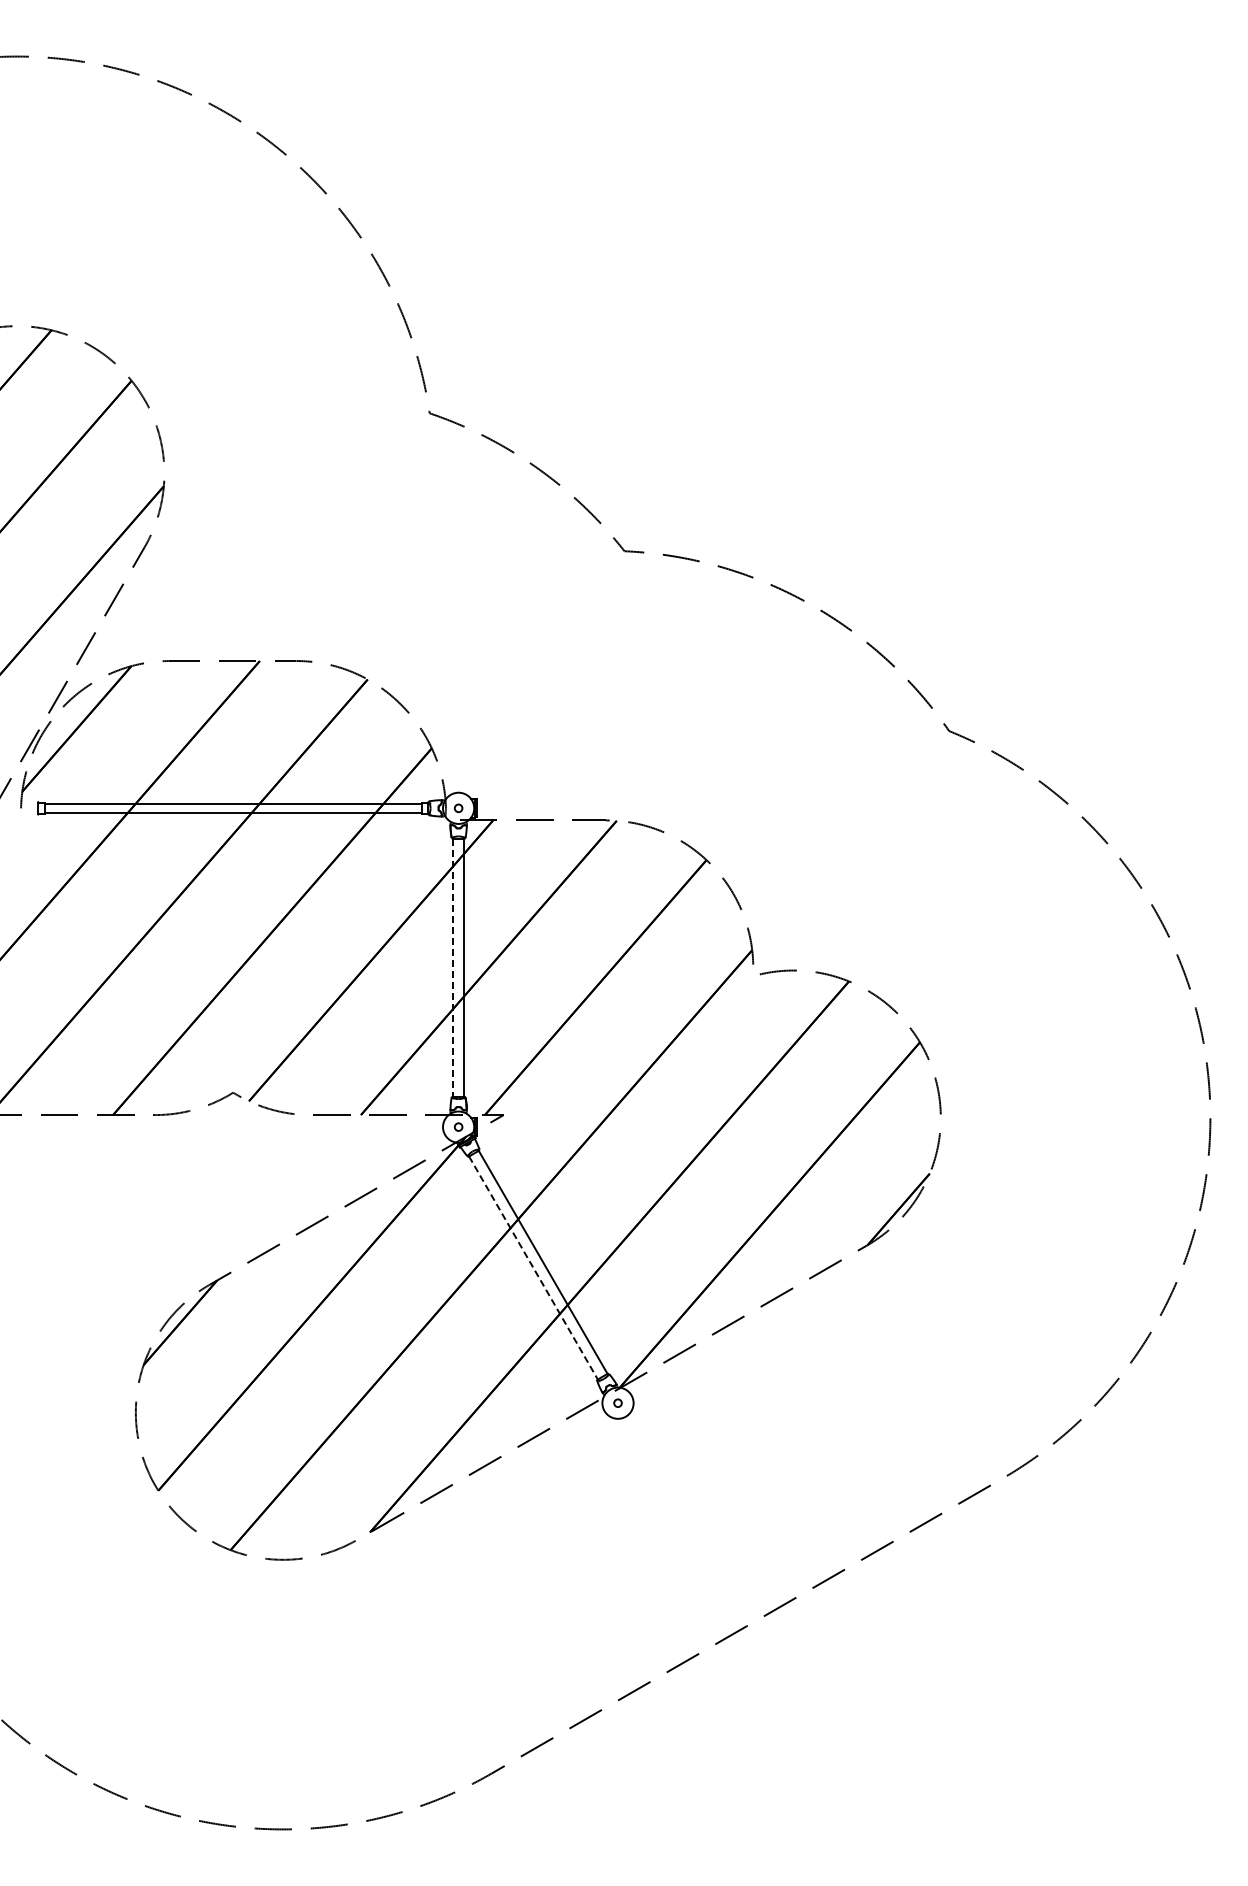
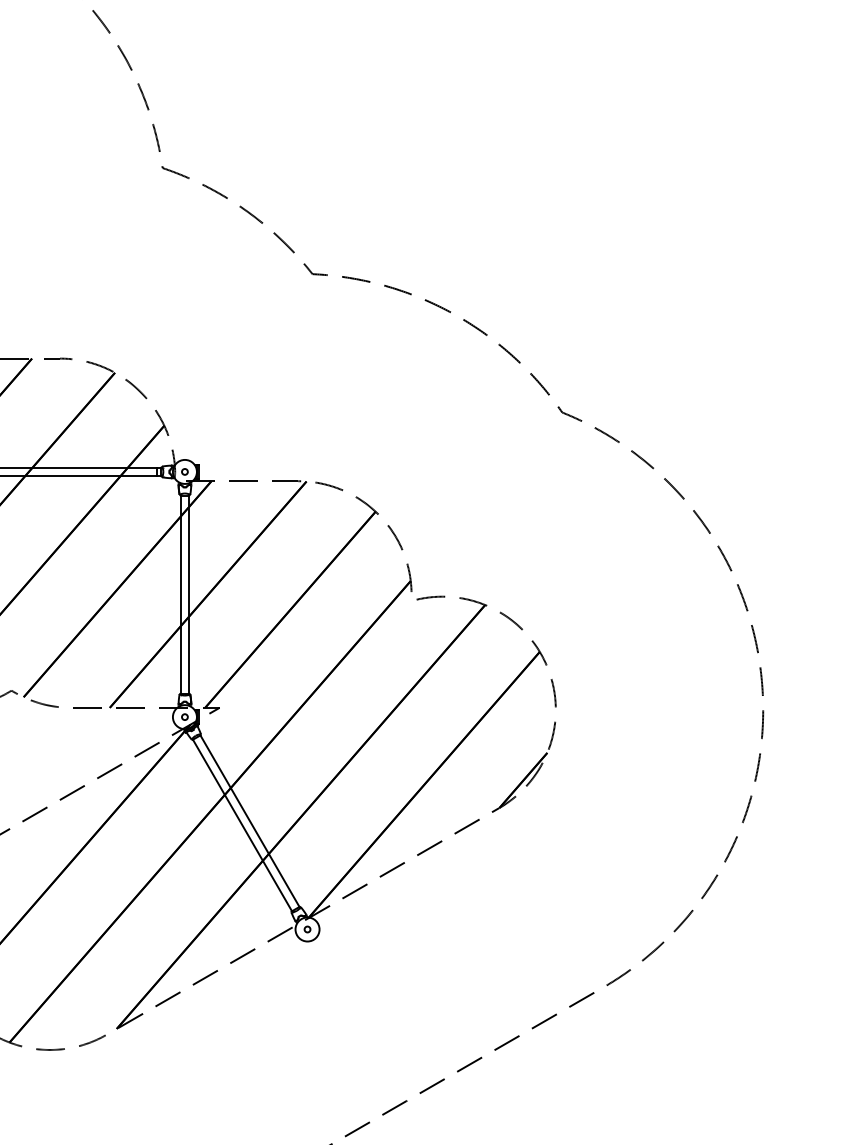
line: (453, 967) -> (180, 594), dashed -> solid
line: (533, 1268) -> (242, 825), dashed -> solid

